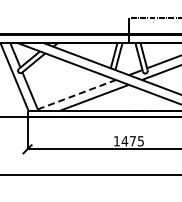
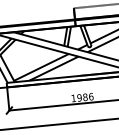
line: (76, 94) -> (41, 67), dashed -> solid
text: (132, 141) -> (85, 97), 1475 -> 1986

